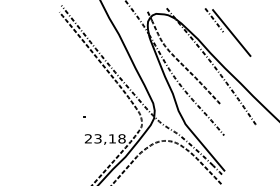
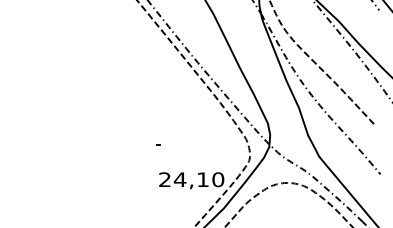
text: (109, 138) -> (198, 179), 23,18 -> 24,10

